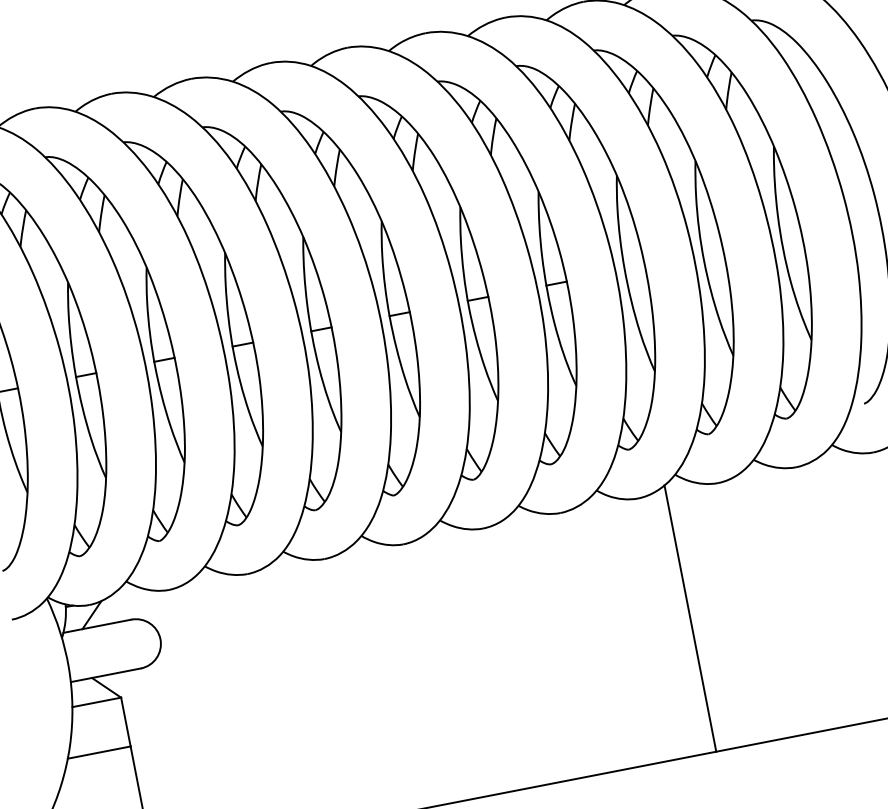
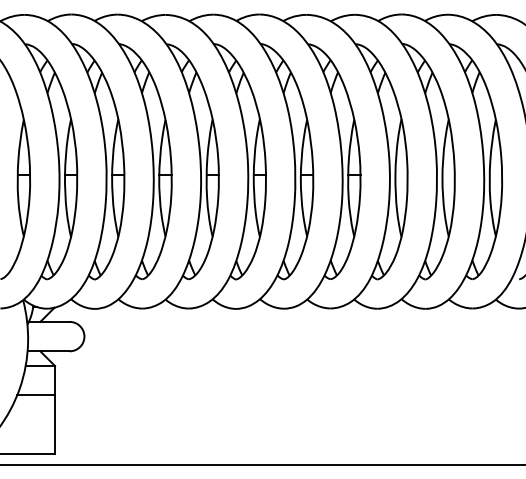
line: (690, 618) -> (394, 384), removed

